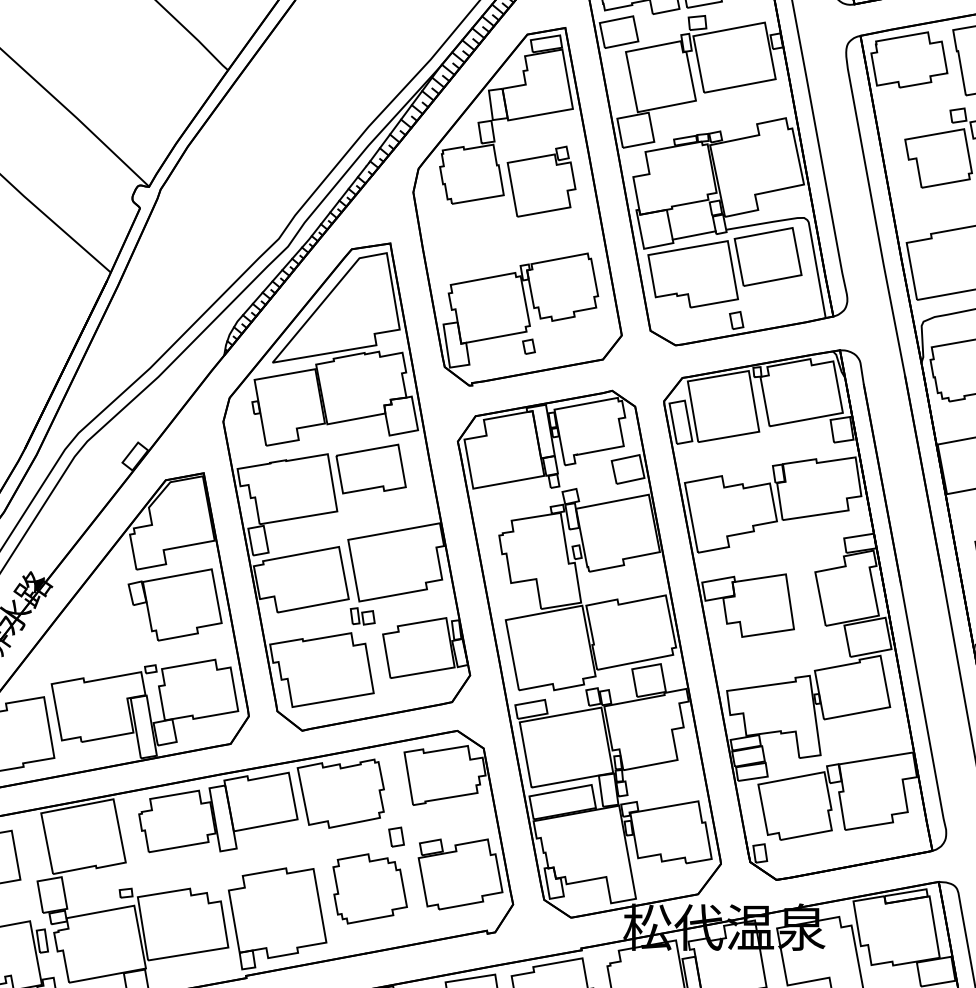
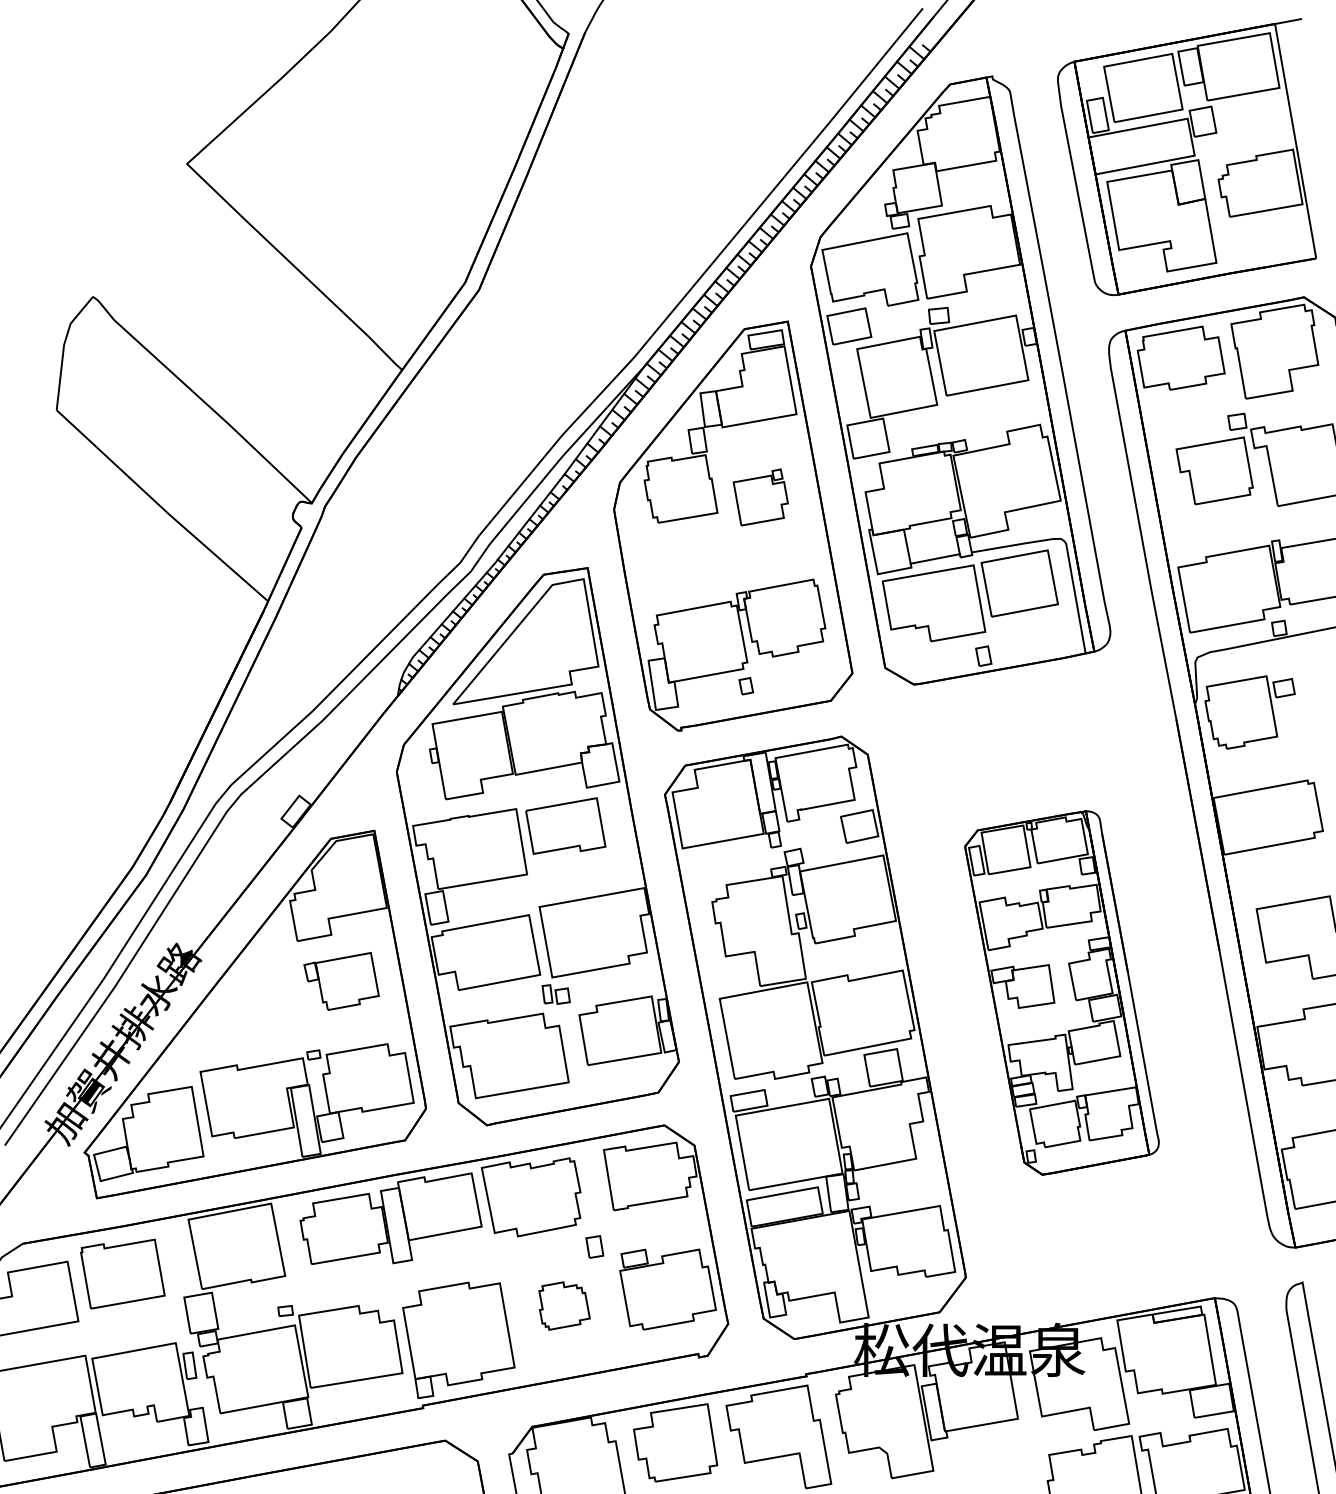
part: (541, 181) -> (760, 497), size x0.7
part: (175, 605) -> (341, 981), size x0.7
part: (804, 614) -> (1061, 992), size x0.6
part: (370, 888) -> (564, 1305), size x0.6

